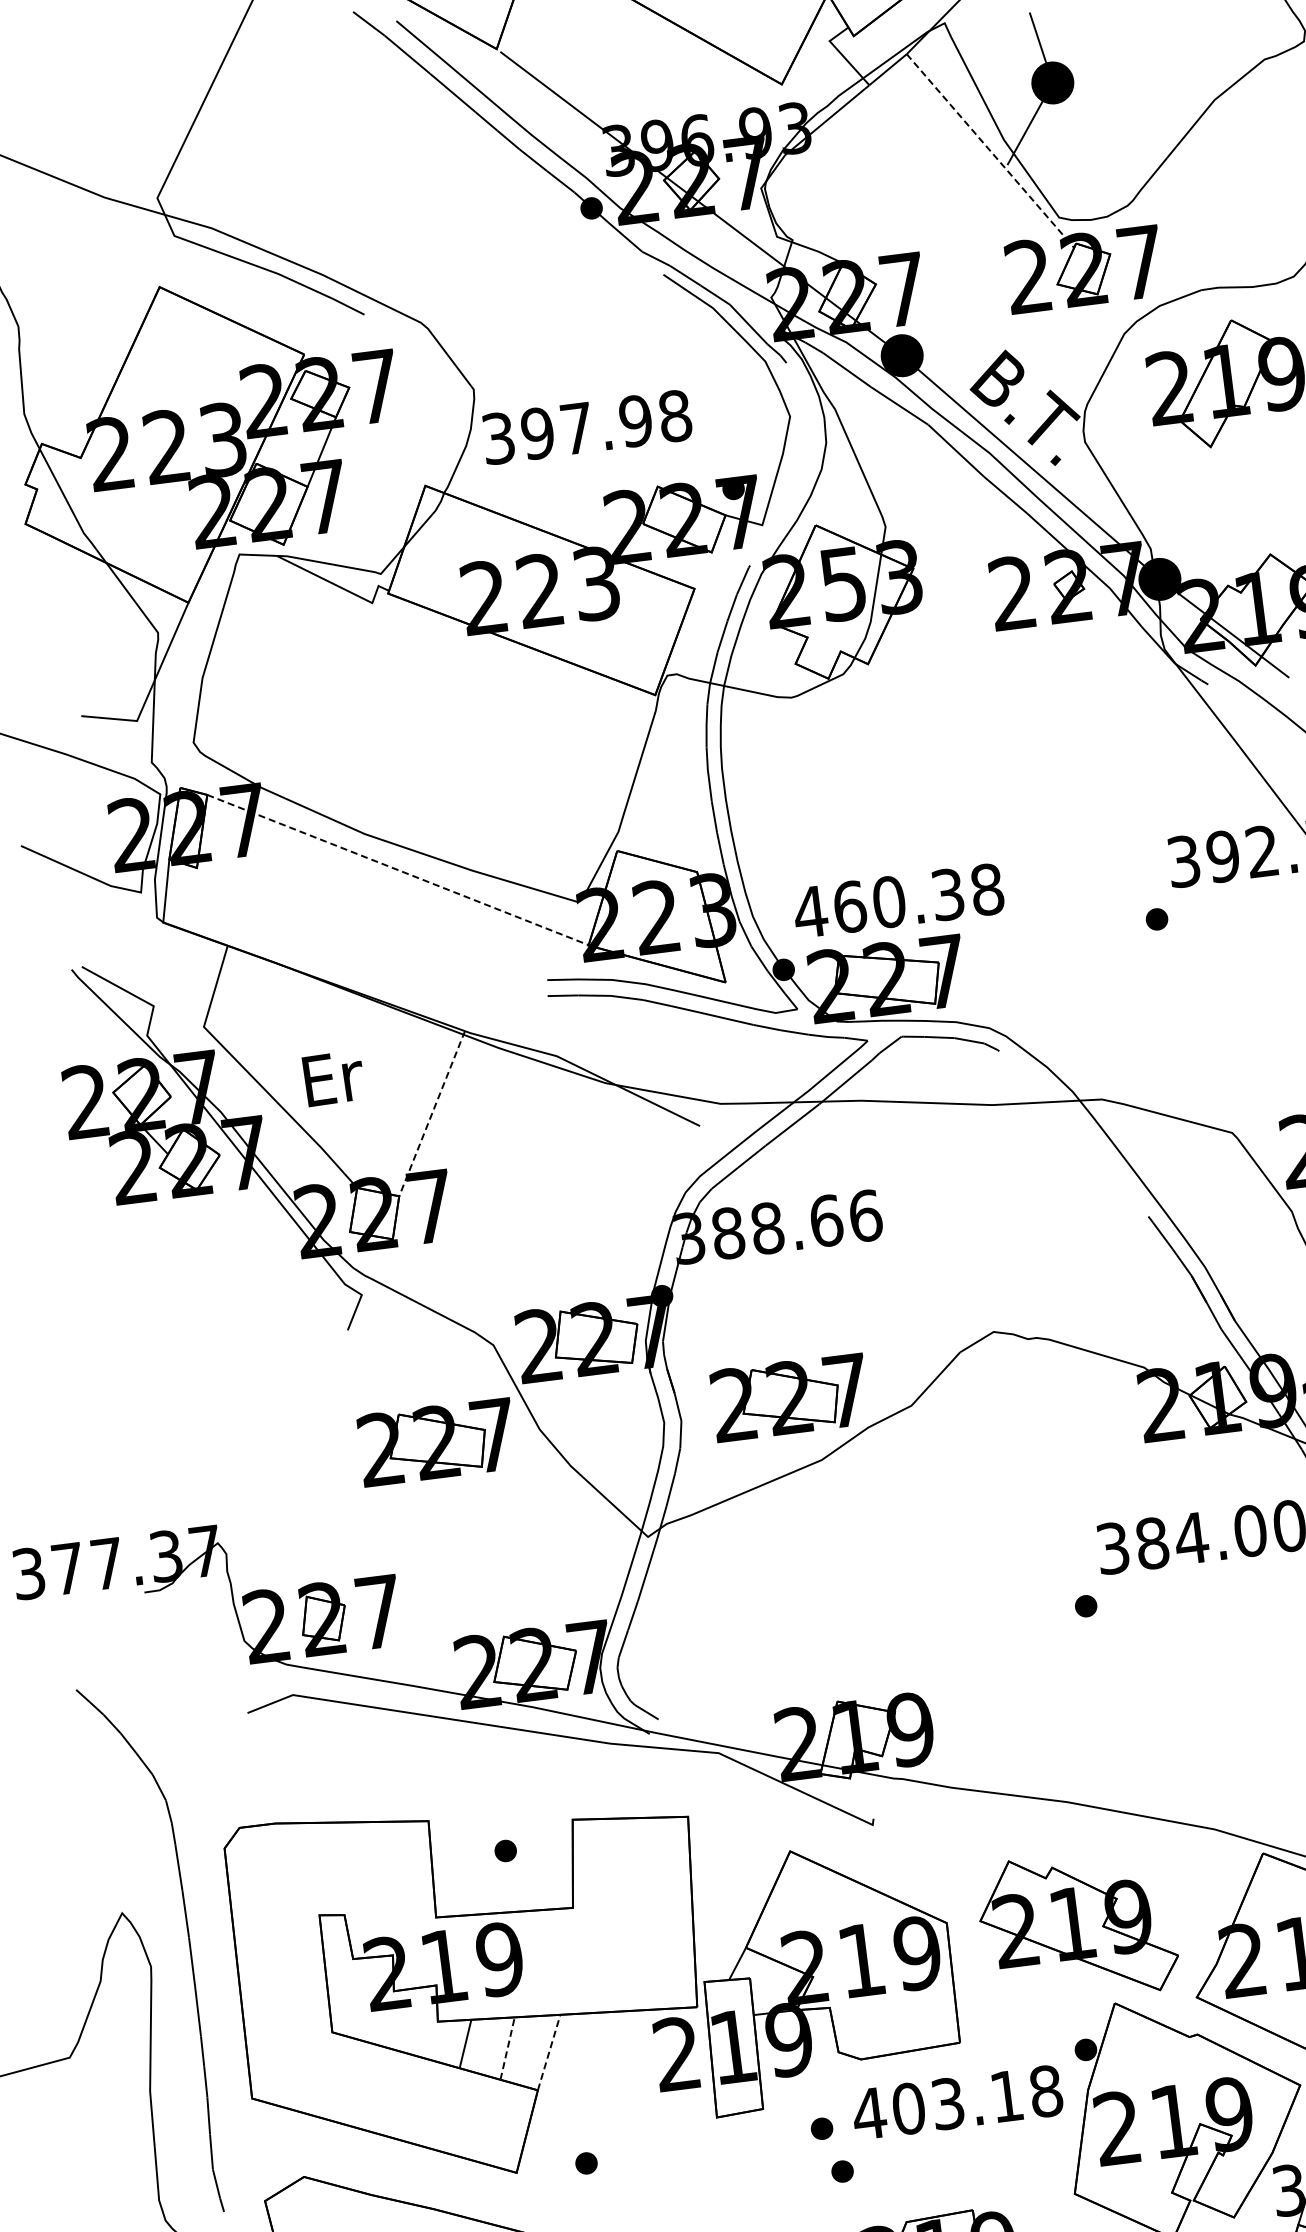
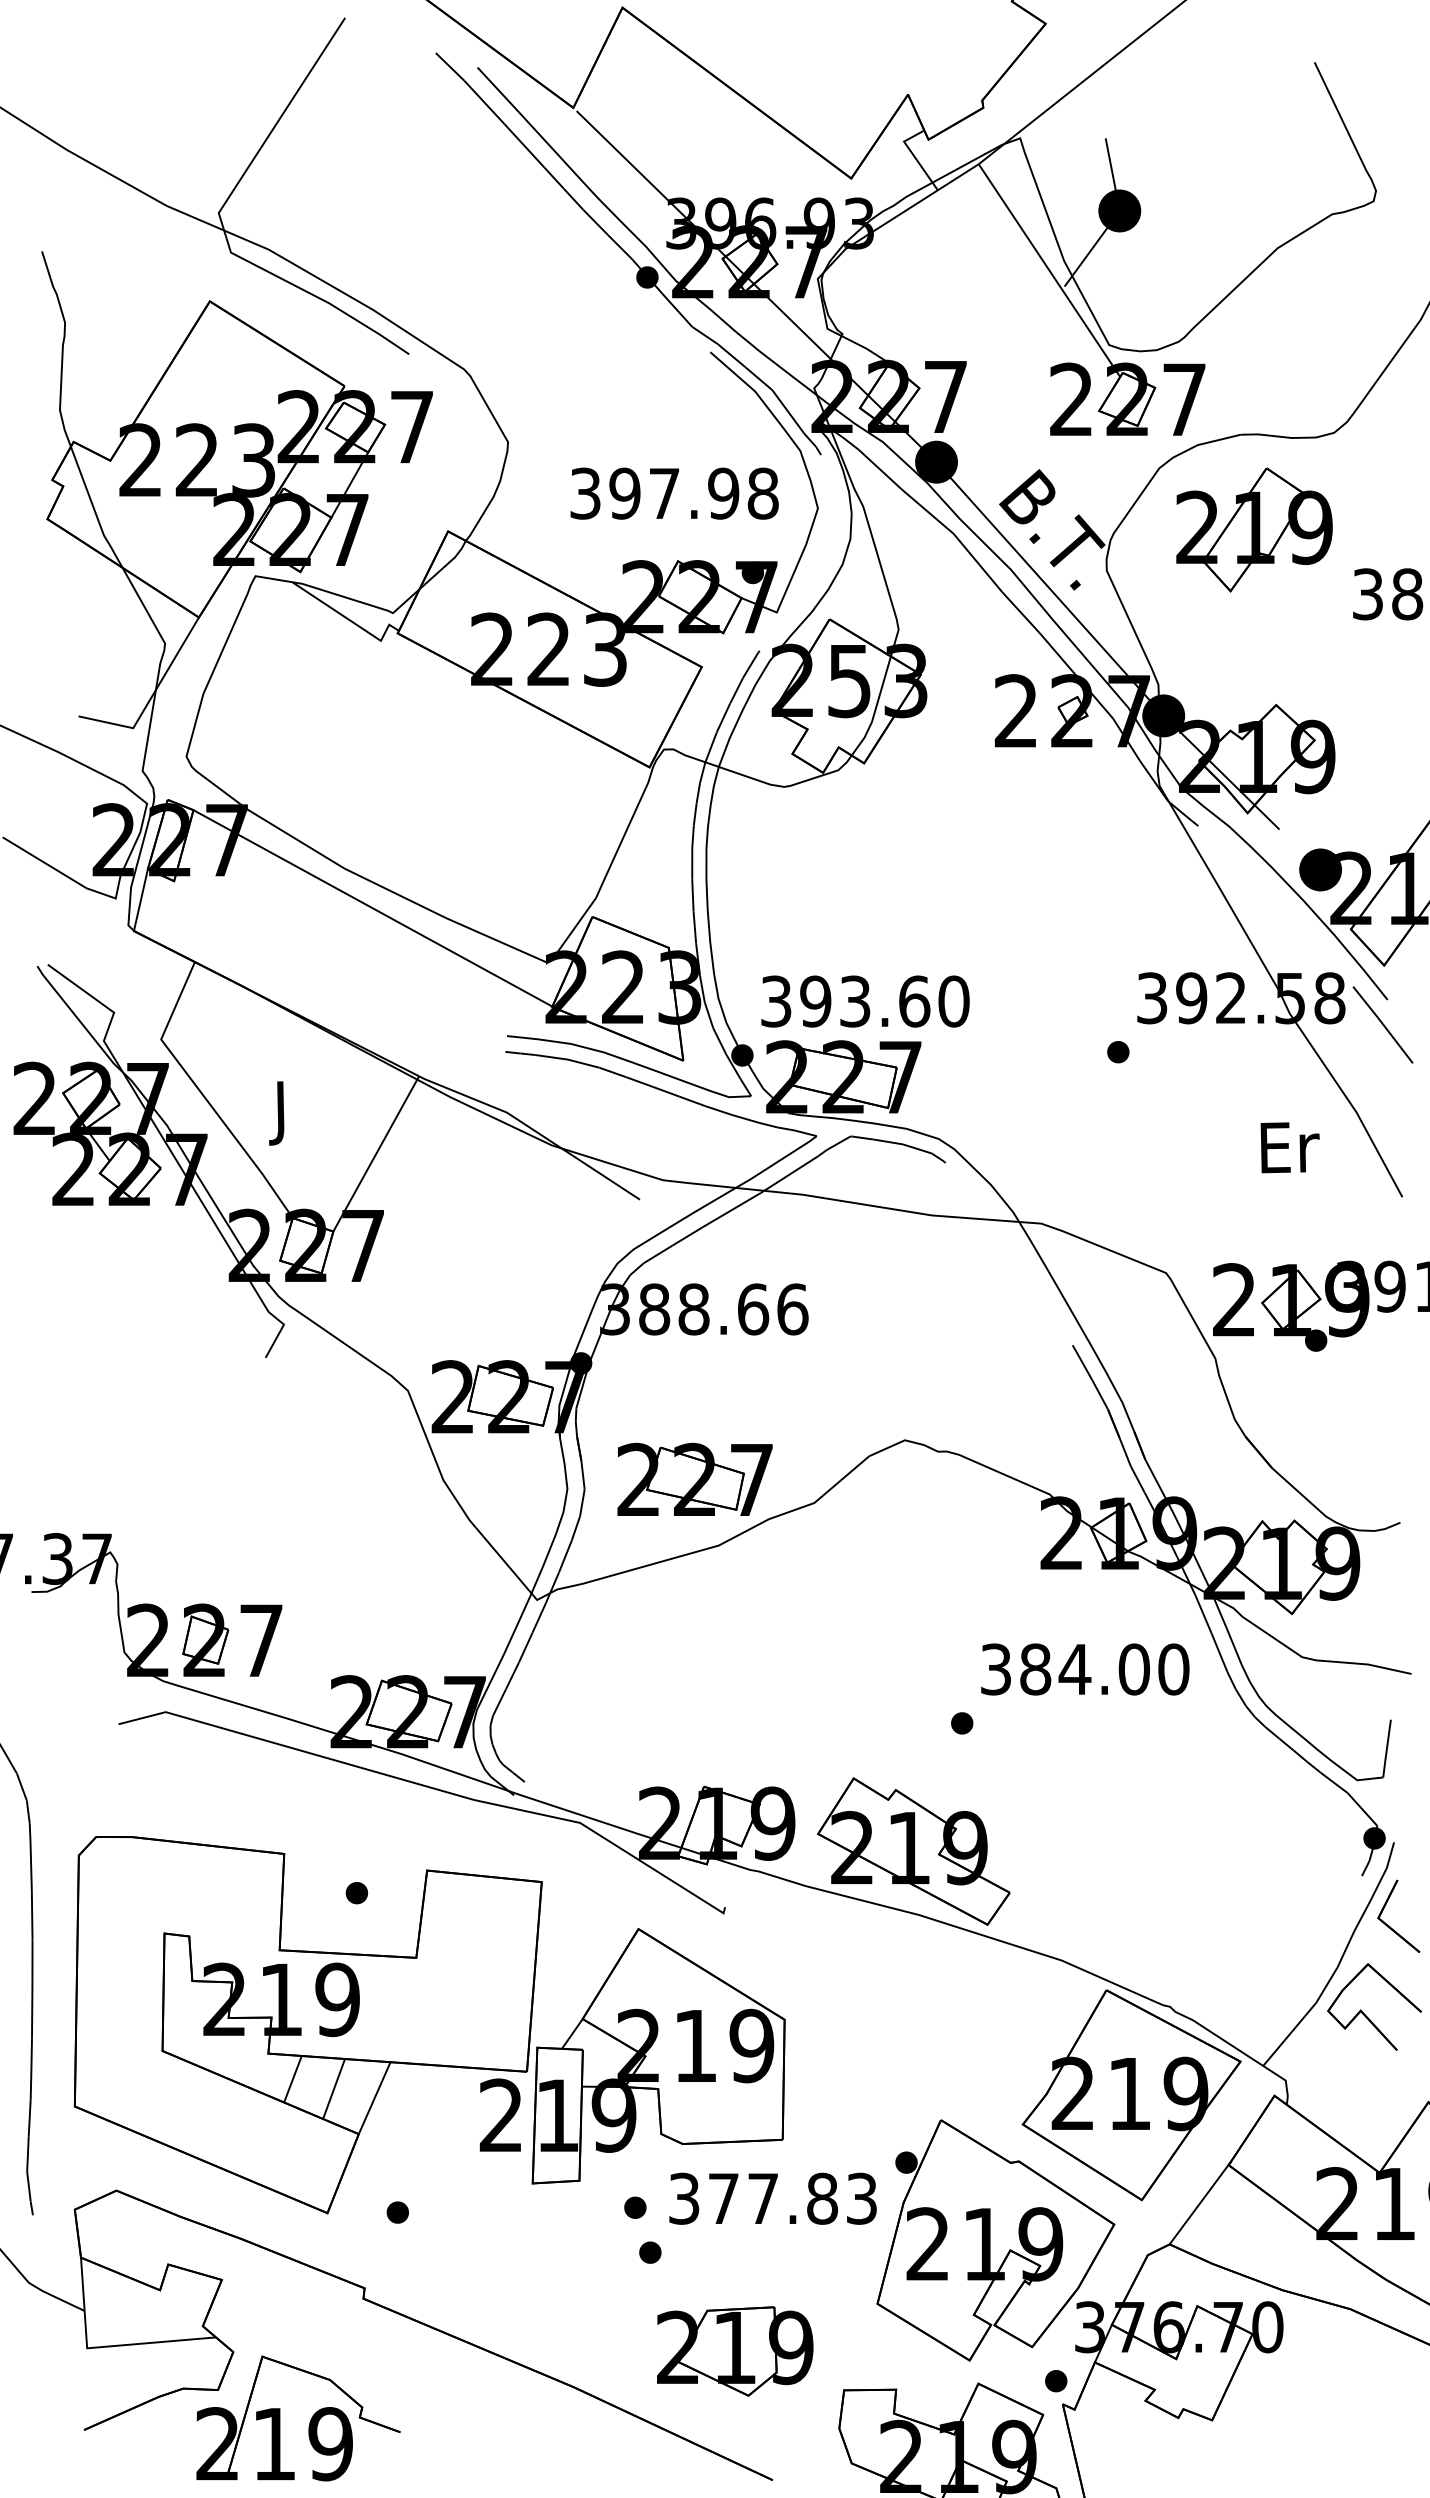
line: (990, 150) -> (1049, 270), dashed -> solid
text: (587, 427) -> (674, 493), moved
line: (400, 870) -> (375, 909), dashed -> solid
text: (898, 900) -> (864, 1001), 460.38 -> 393.60
text: (334, 1085) -> (283, 1113), Er -> J
line: (432, 1113) -> (376, 1153), dashed -> solid
part: (436, 1440) -> (339, 1478), removed
part: (1077, 1926) -> (913, 1851), moved
line: (508, 2049) -> (334, 2089), dashed -> solid
line: (548, 2051) -> (374, 2097), dashed -> solid
text: (957, 2102) -> (772, 2198), 403.18 -> 377.83

